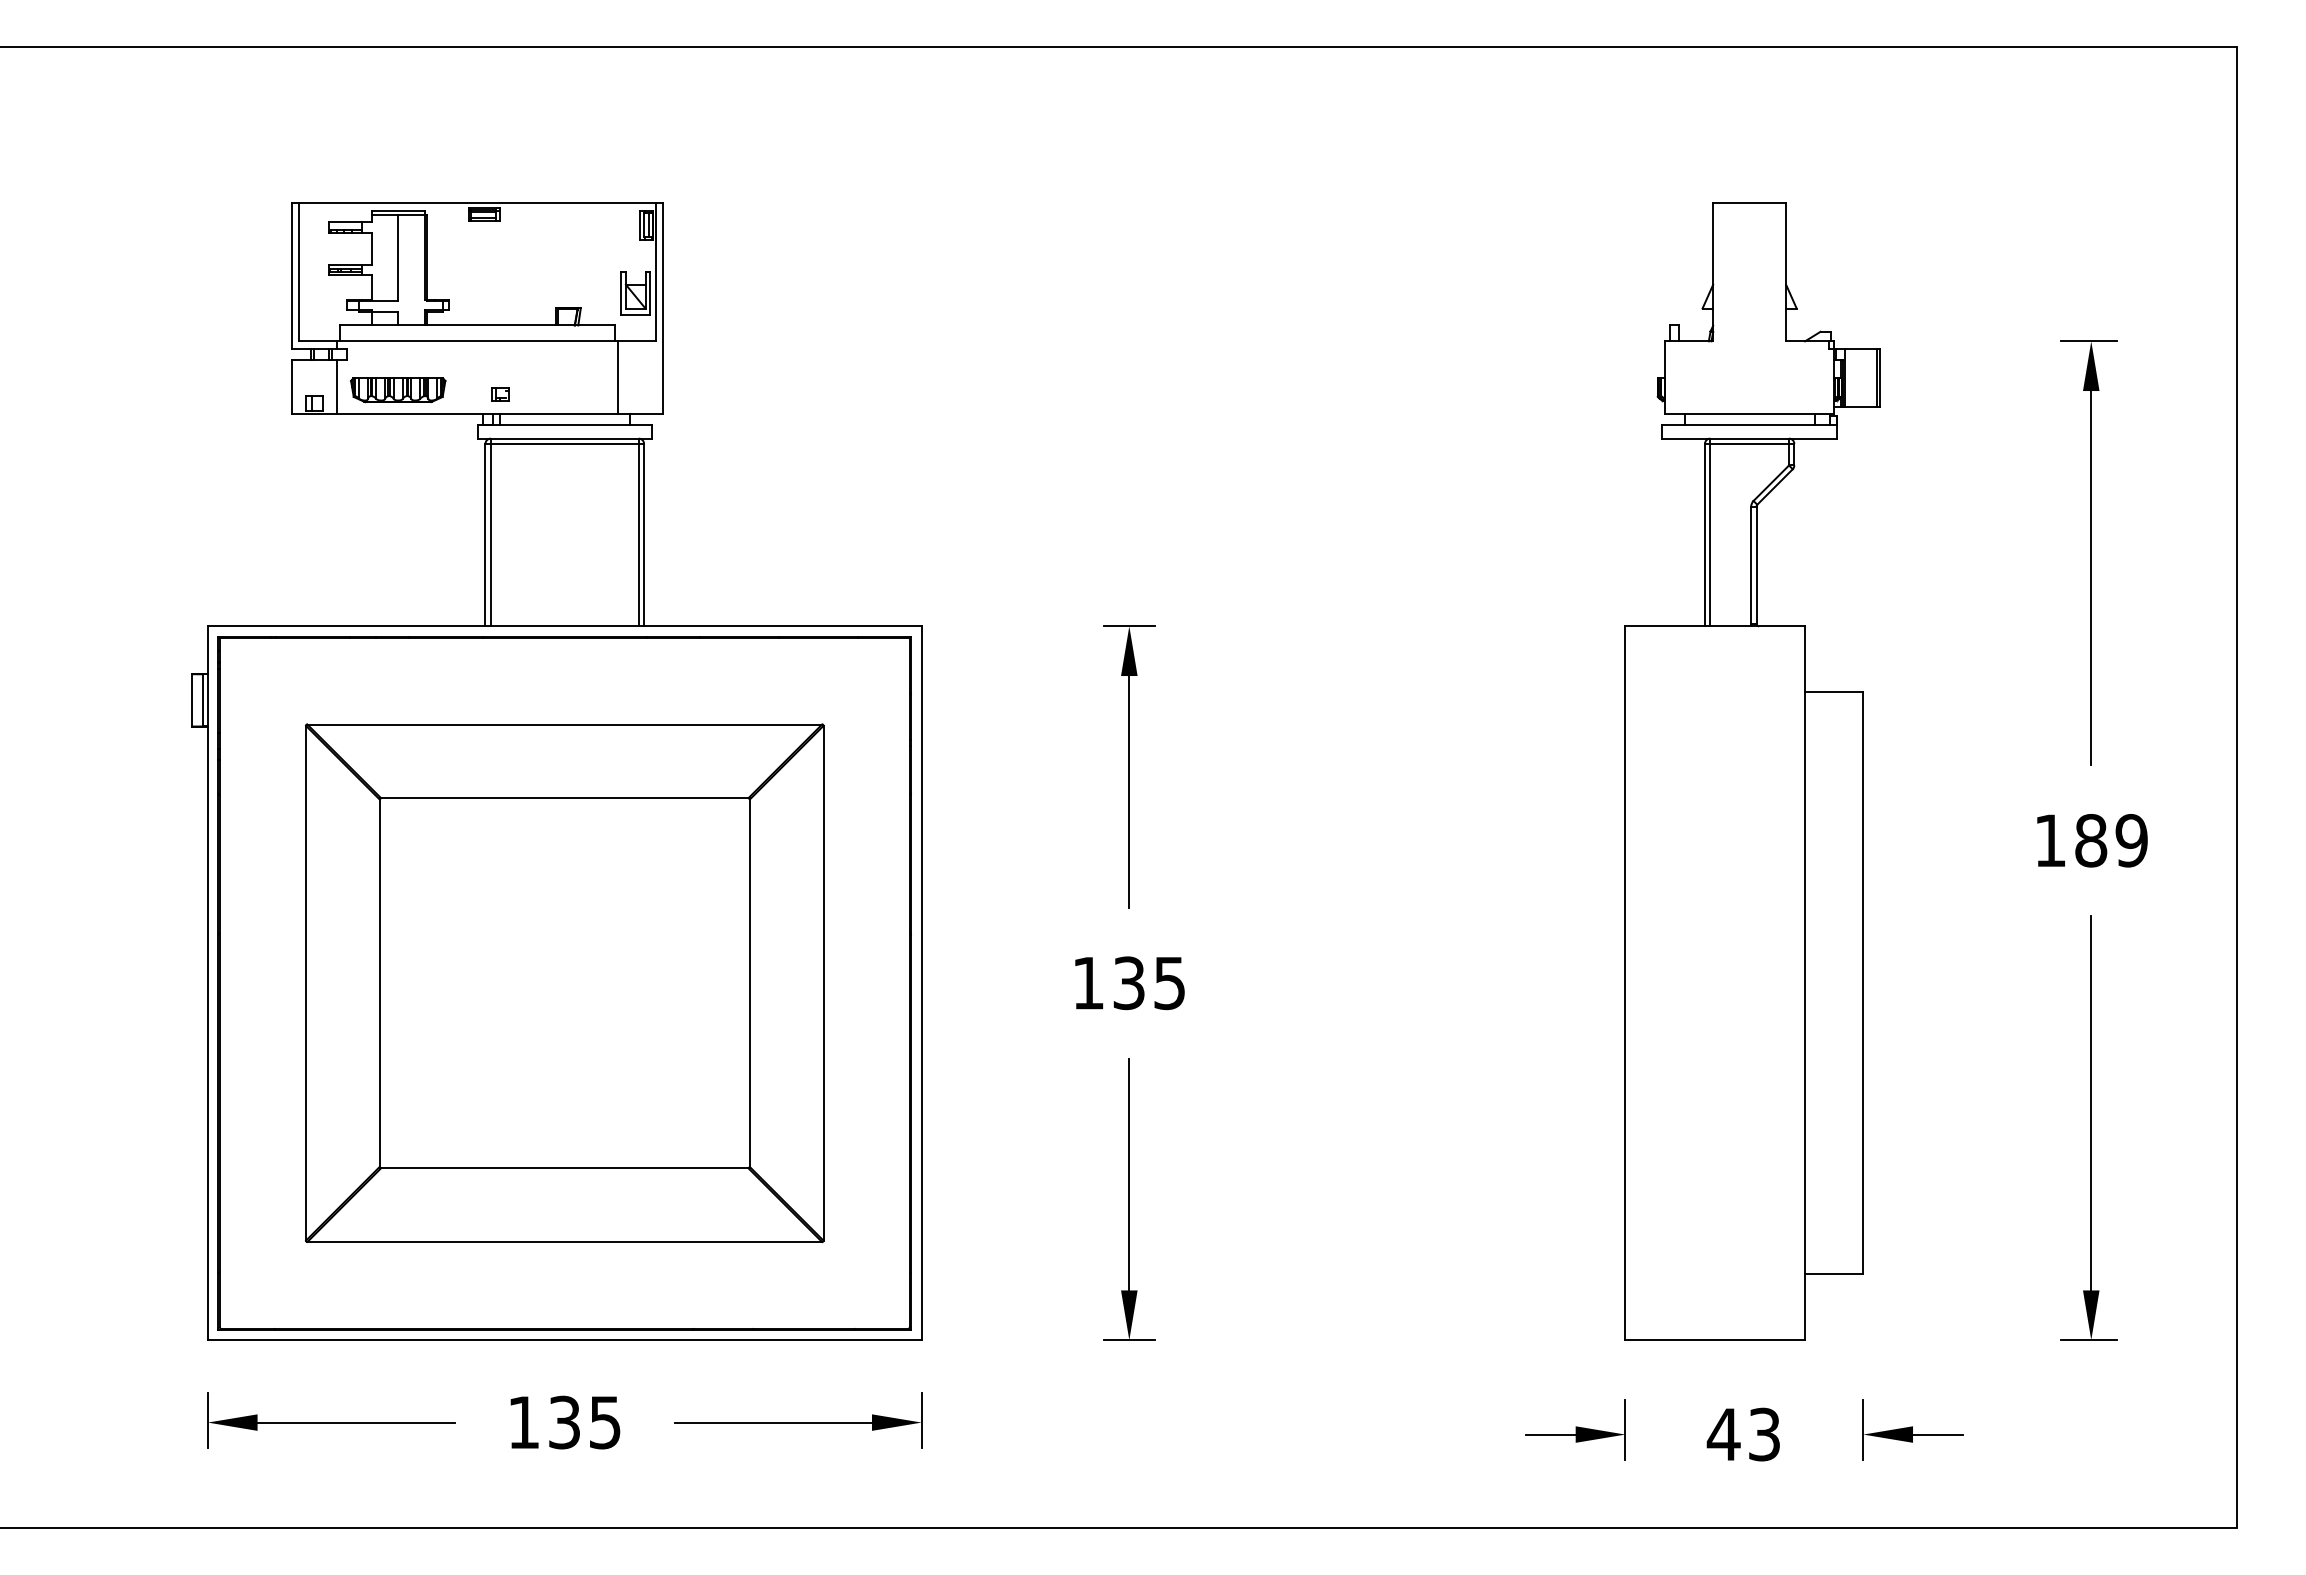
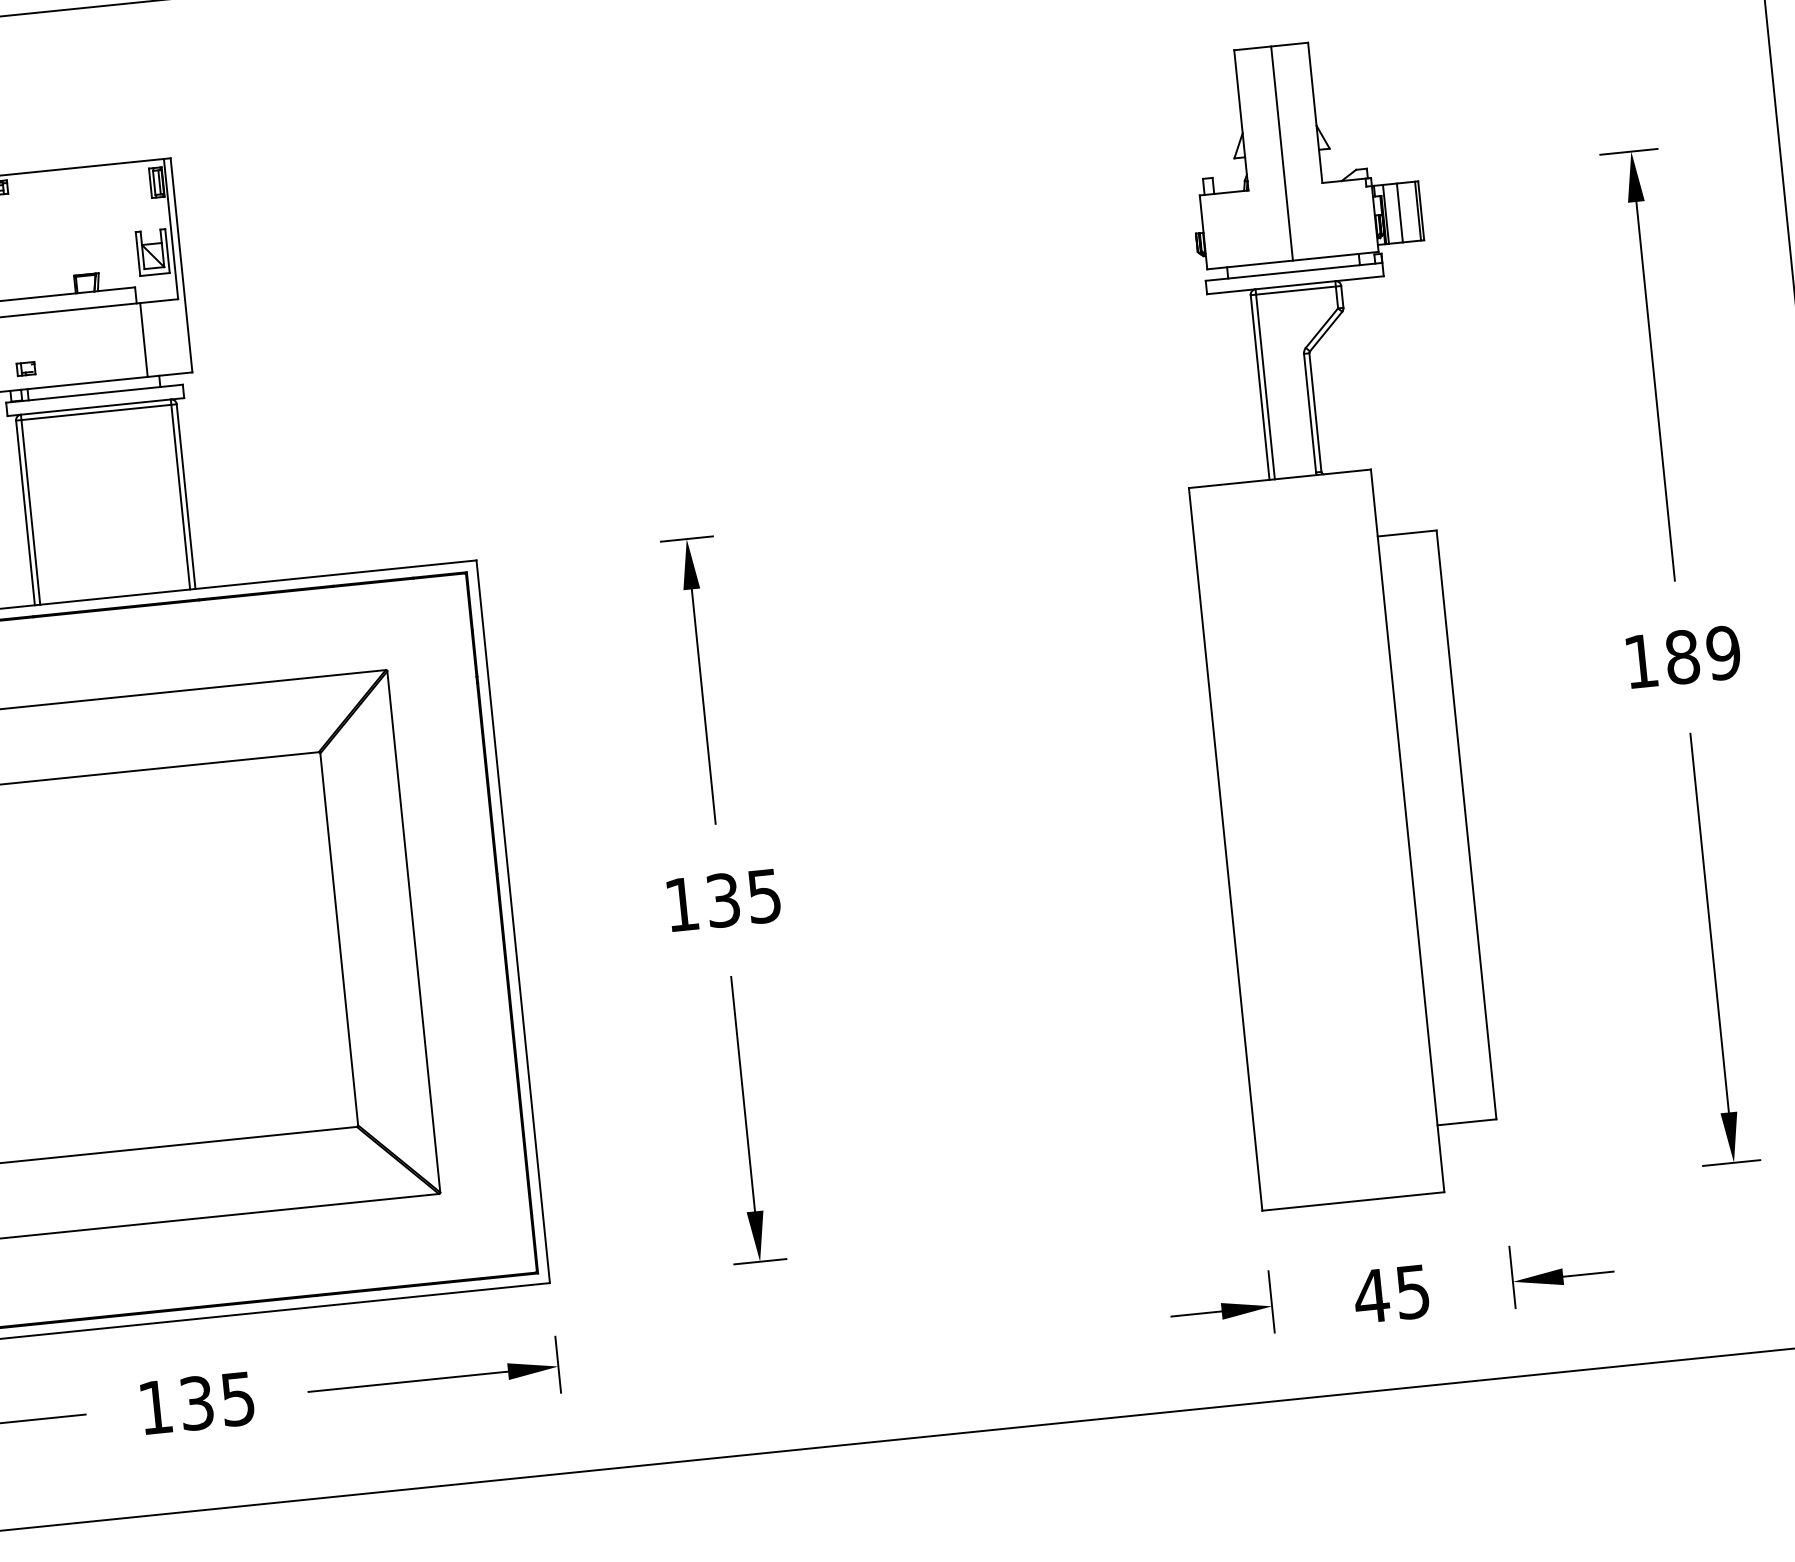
line: (1749, 308) -> (1281, 153), added
line: (1858, 378) -> (1399, 213), added
text: (1764, 1433) -> (1412, 1290), 43 -> 45

